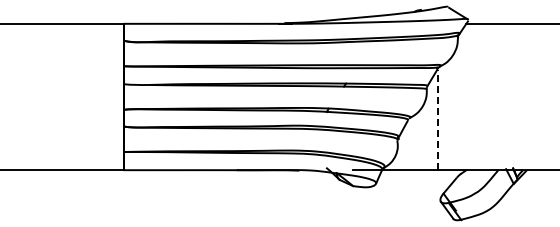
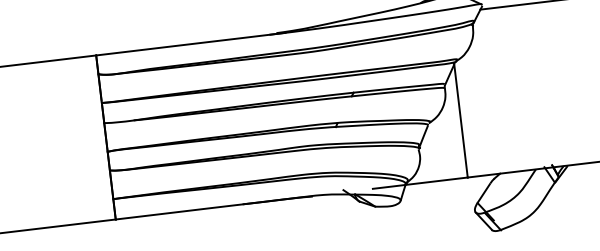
line: (437, 119) -> (460, 120), dashed -> solid

